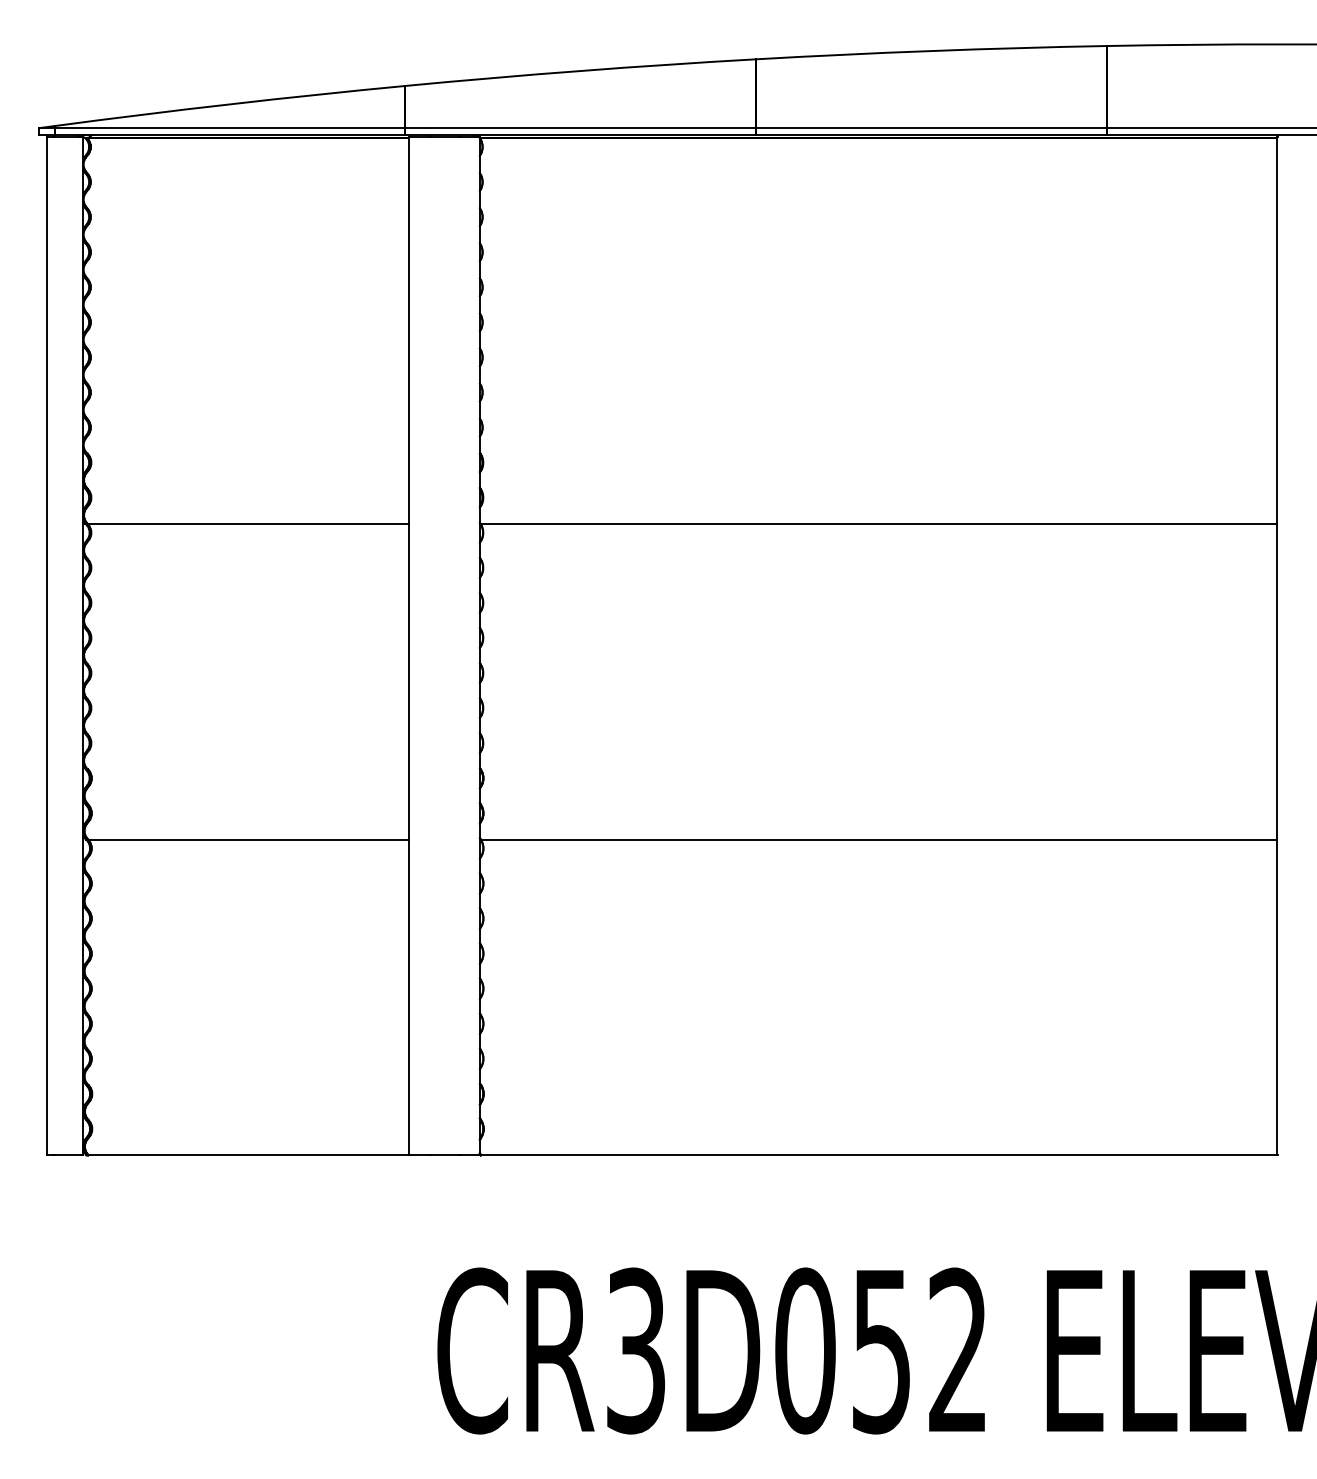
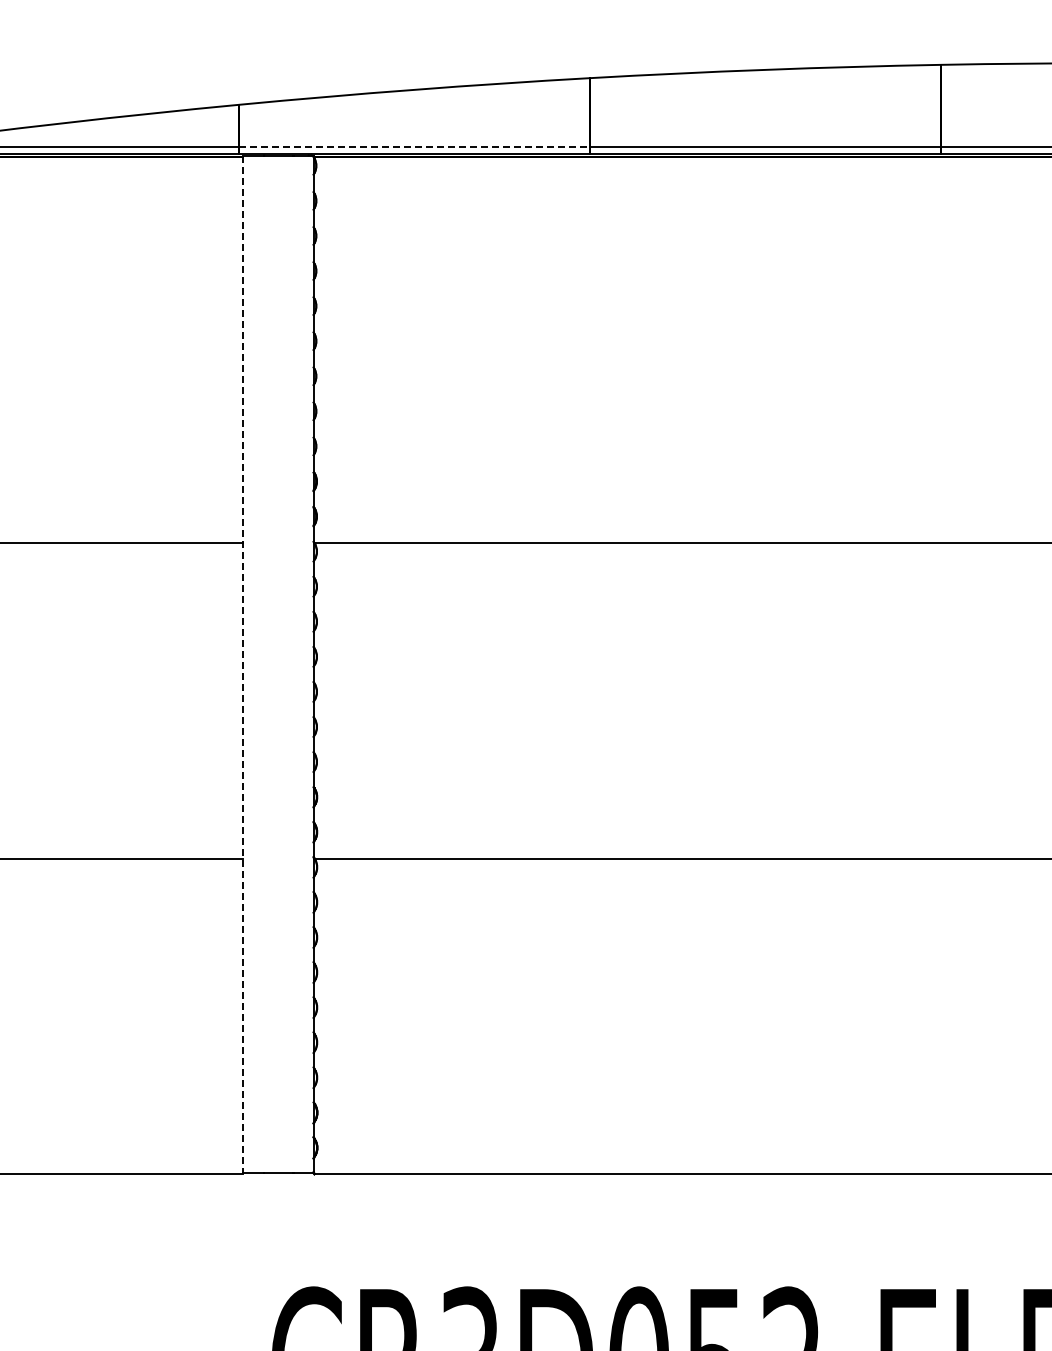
line: (581, 128) -> (415, 147), solid -> dashed
line: (409, 646) -> (243, 665), solid -> dashed

